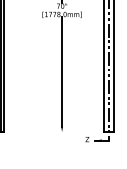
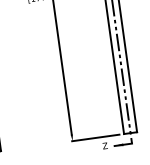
line: (80, 132) -> (95, 138), added

